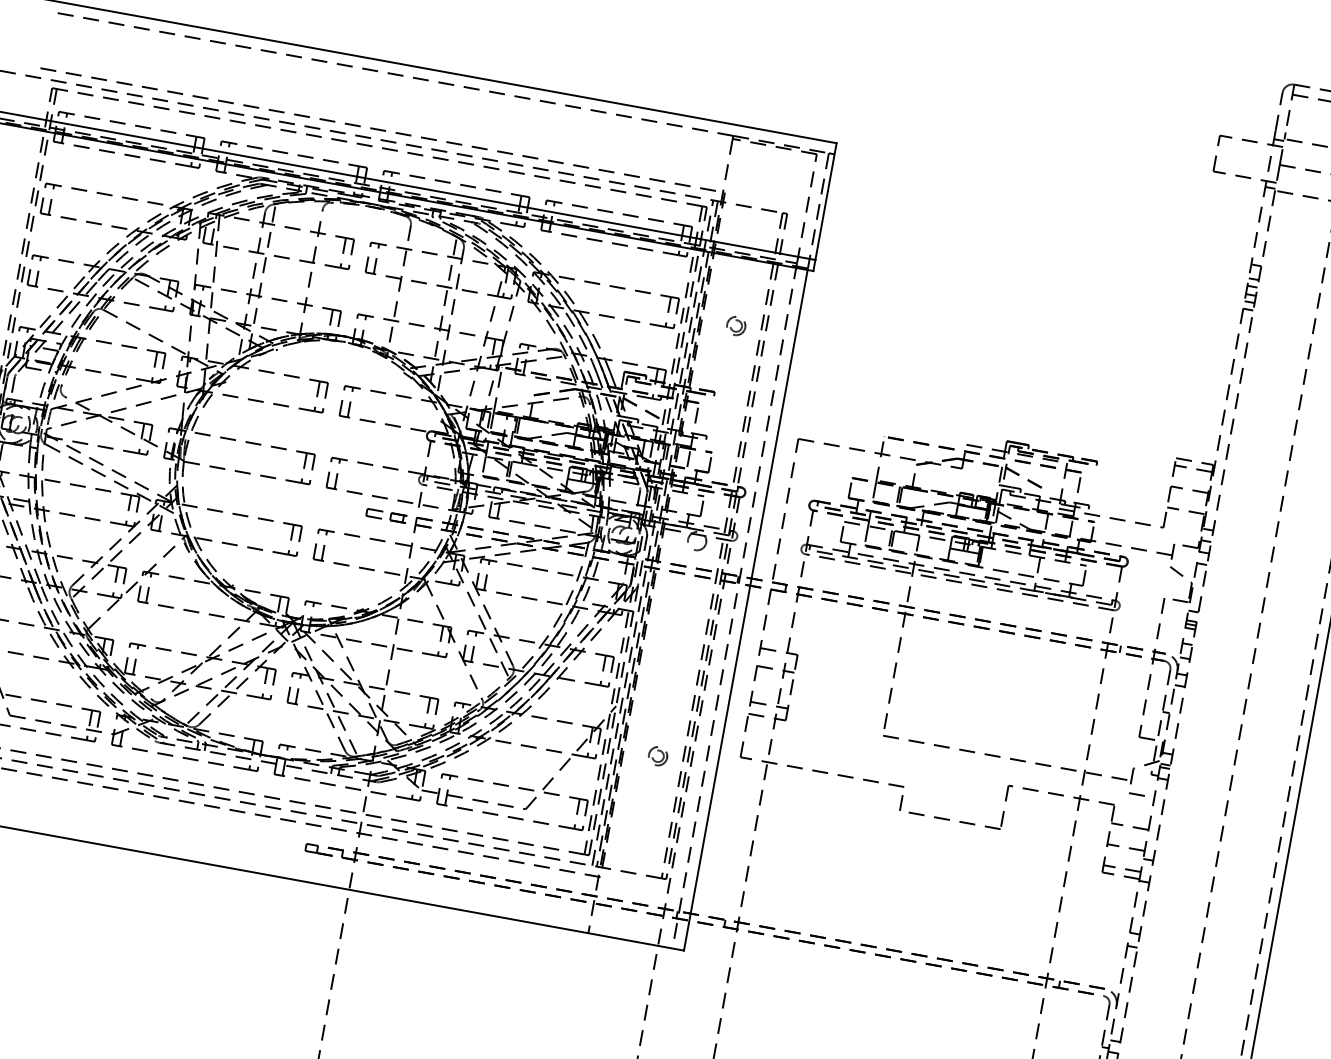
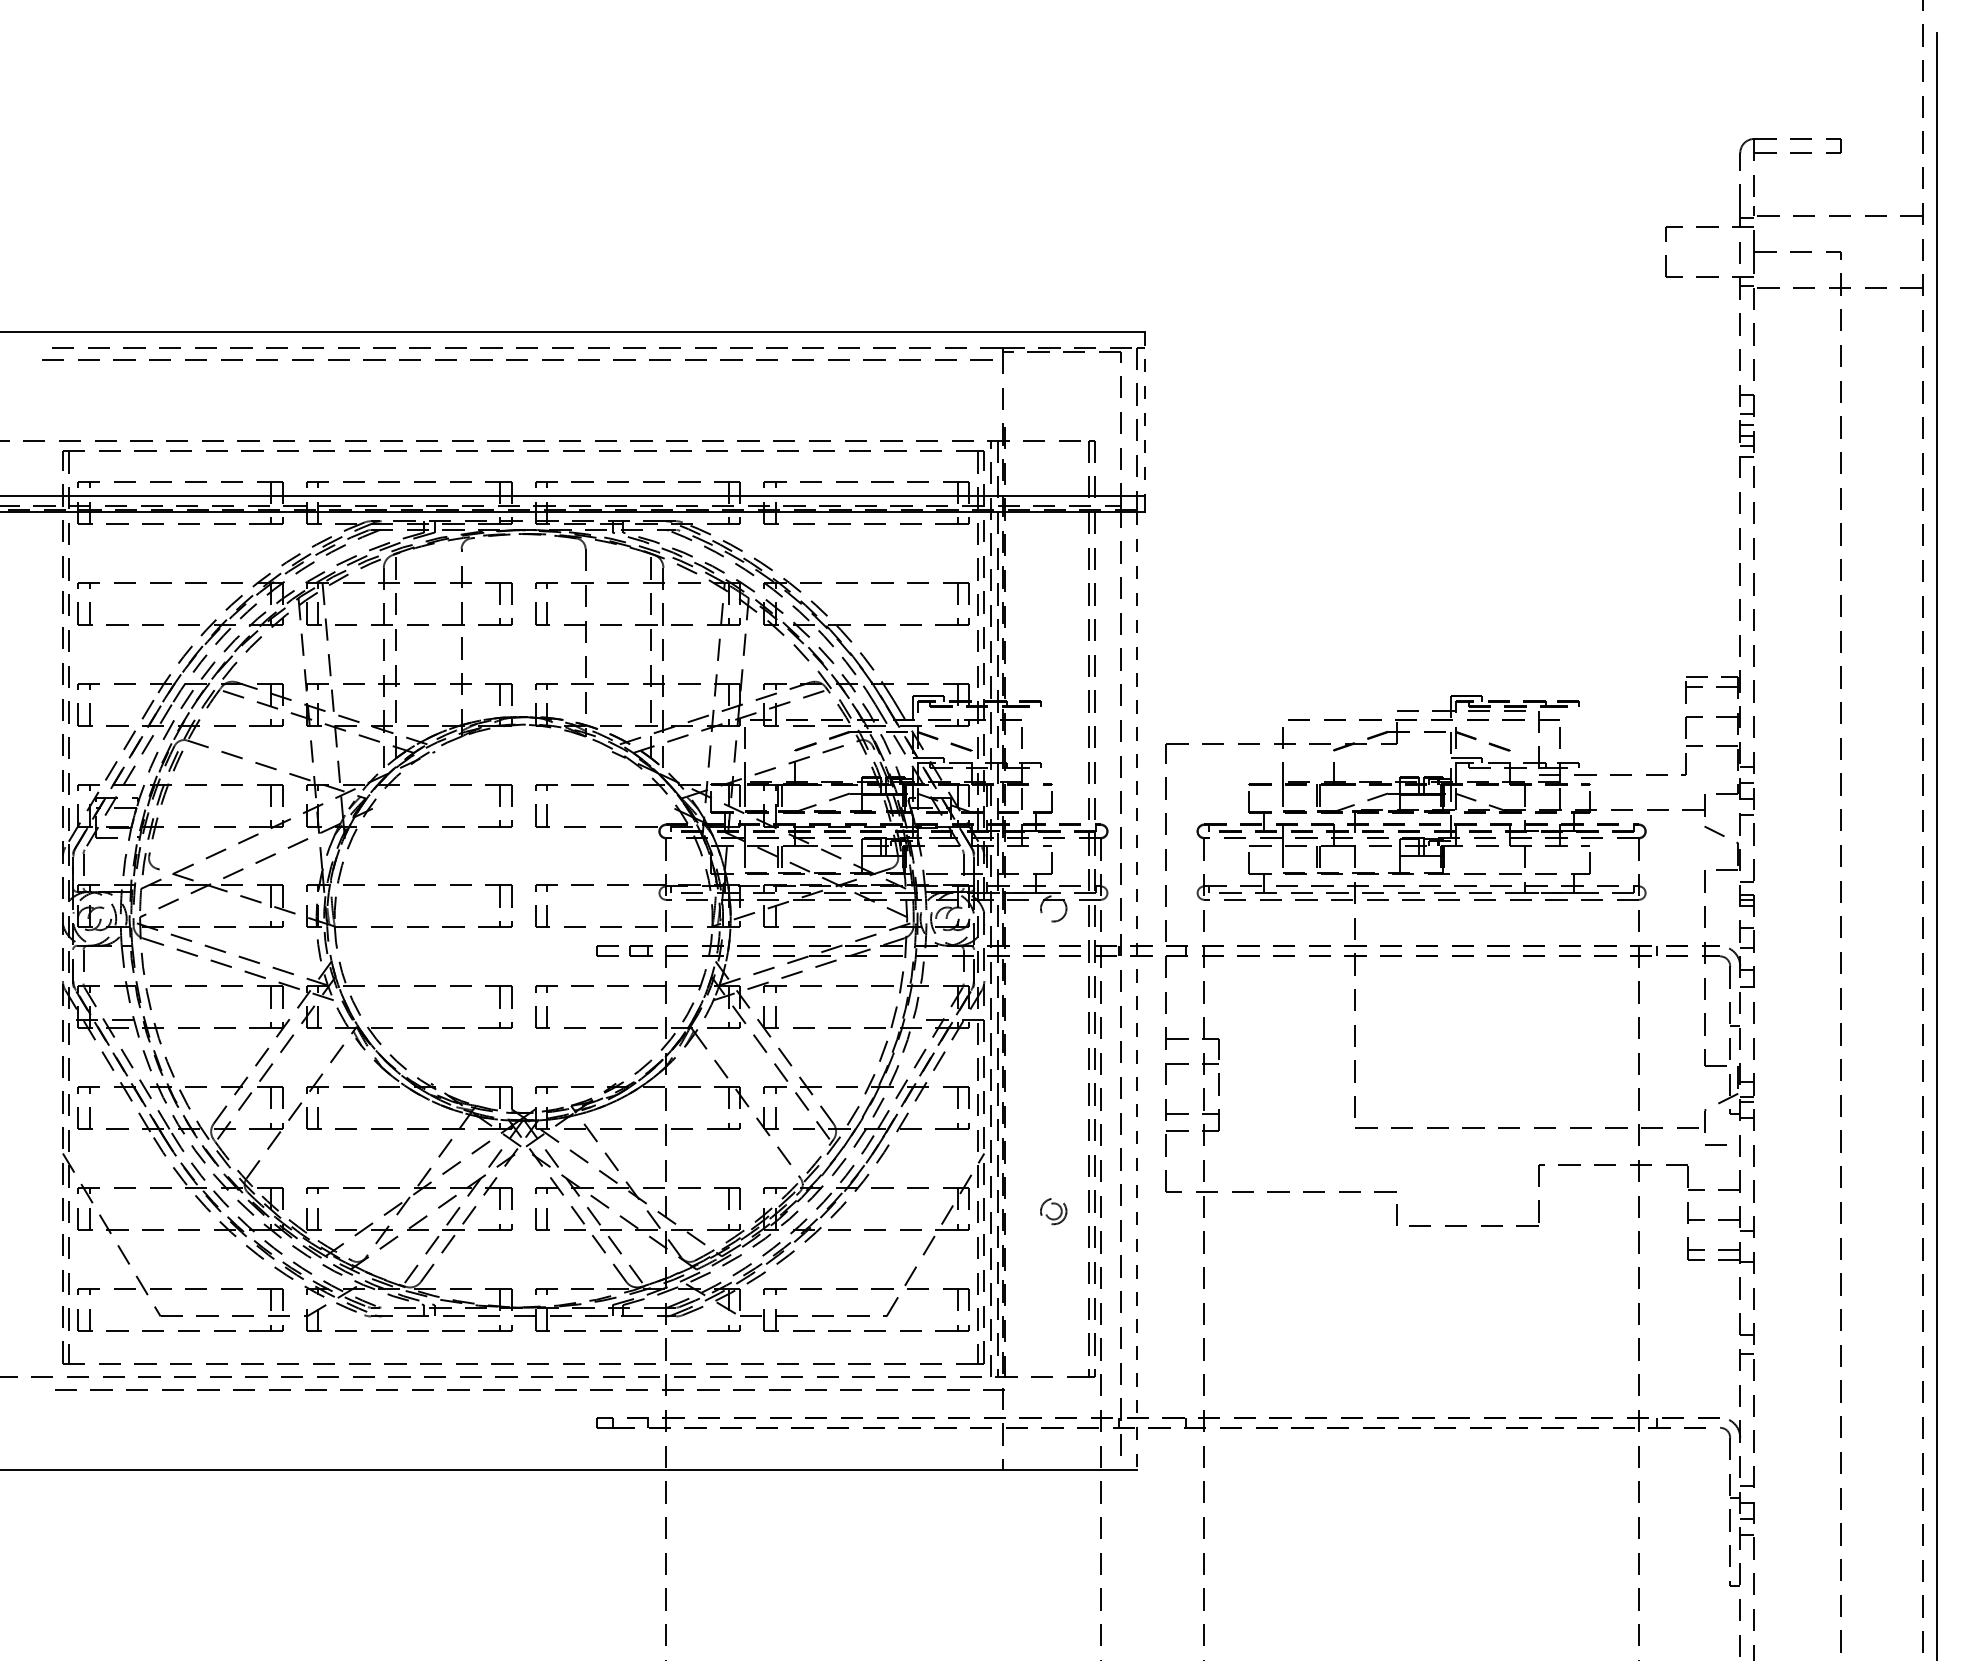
line: (378, 129) -> (517, 359), moved
line: (826, 201) -> (1145, 414), solid -> dashed
part: (738, 321) -> (1055, 599), removed
line: (746, 610) -> (1137, 990), solid -> dashed

